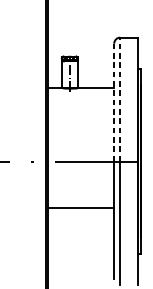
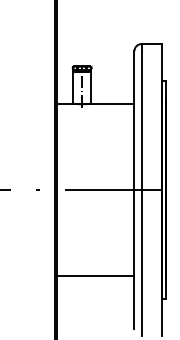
line: (120, 99) -> (141, 117), dashed -> solid
line: (114, 102) -> (134, 120), dashed -> solid
line: (81, 207) -> (95, 276), moved

